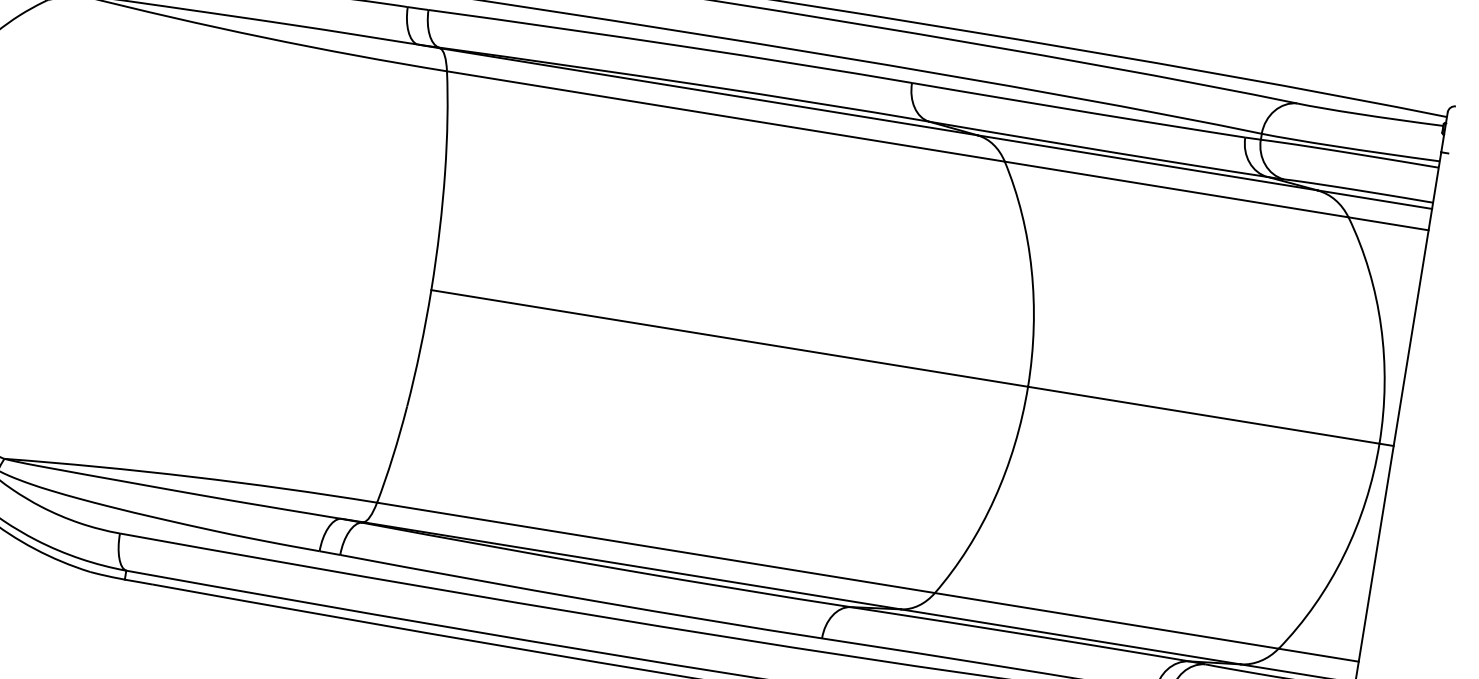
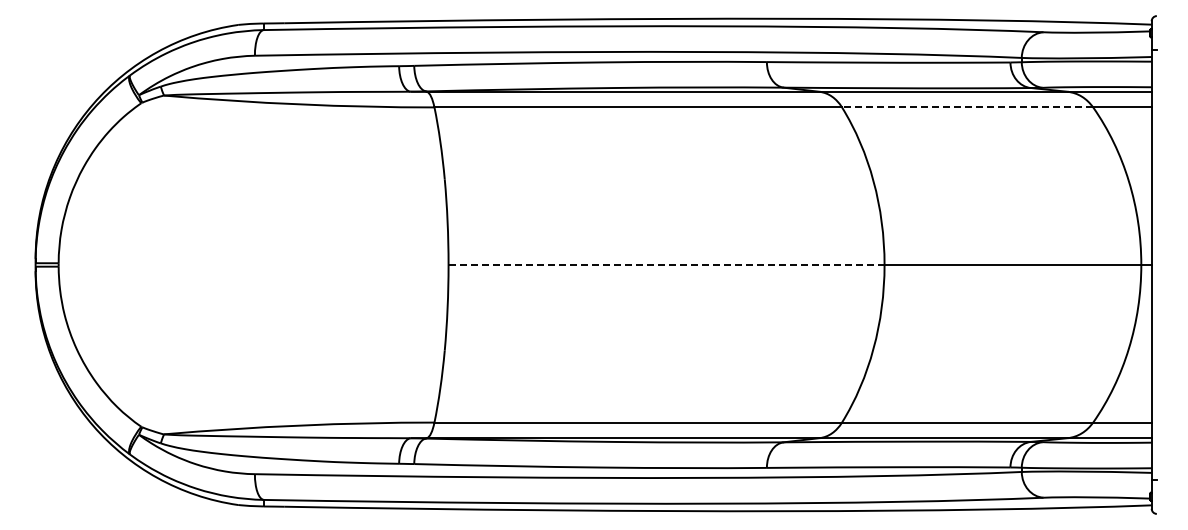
line: (1176, 189) -> (967, 107), solid -> dashed
line: (729, 339) -> (666, 265), solid -> dashed

